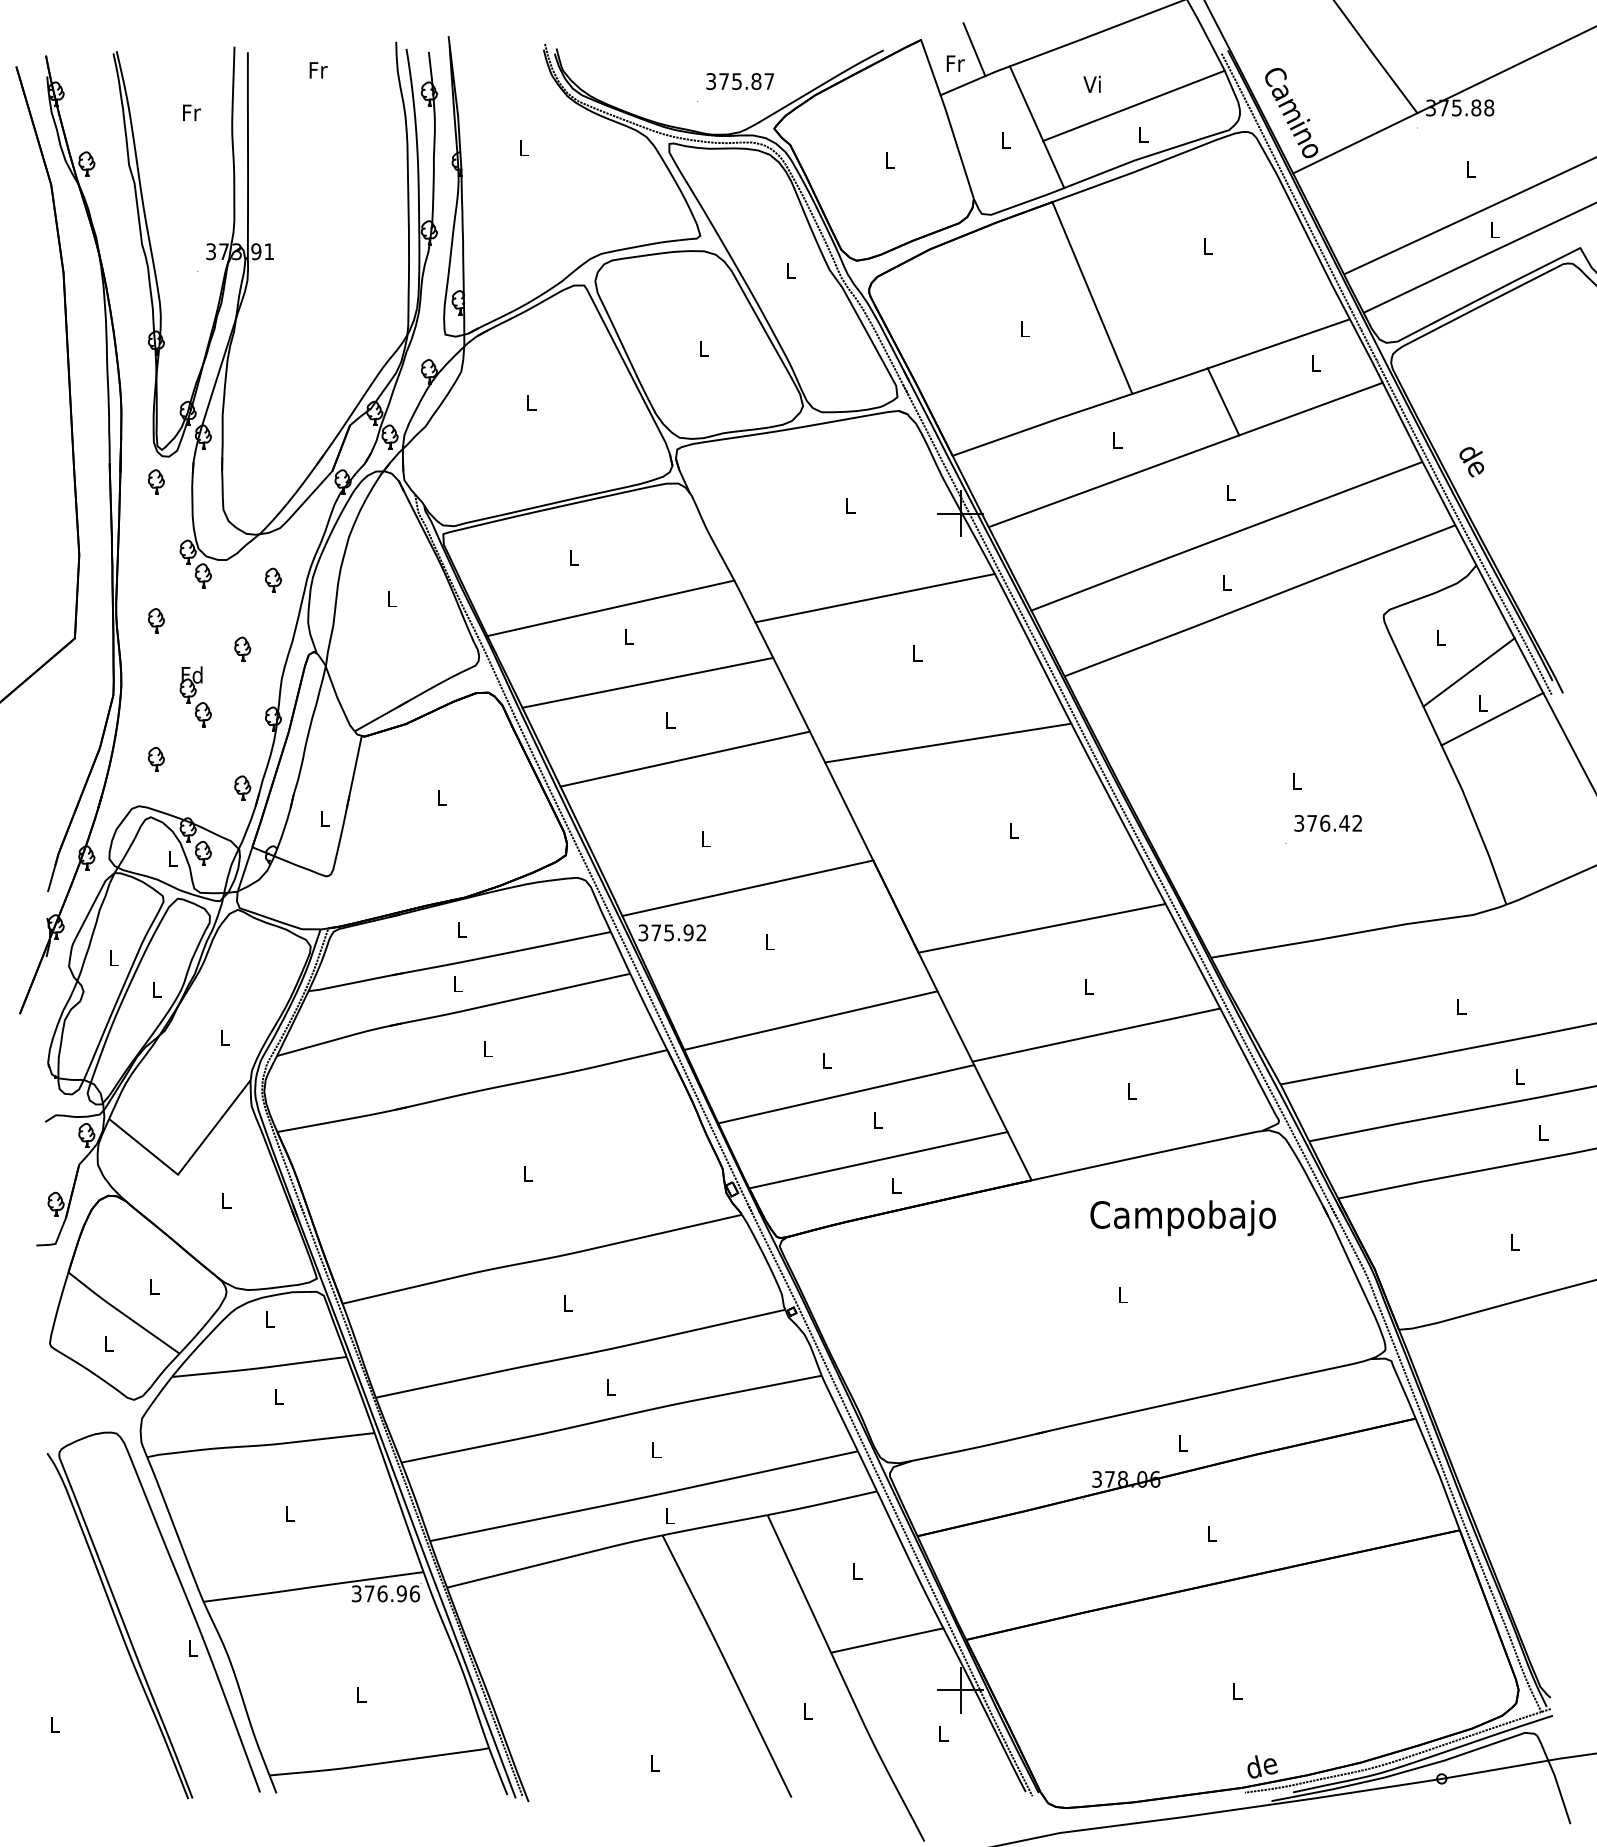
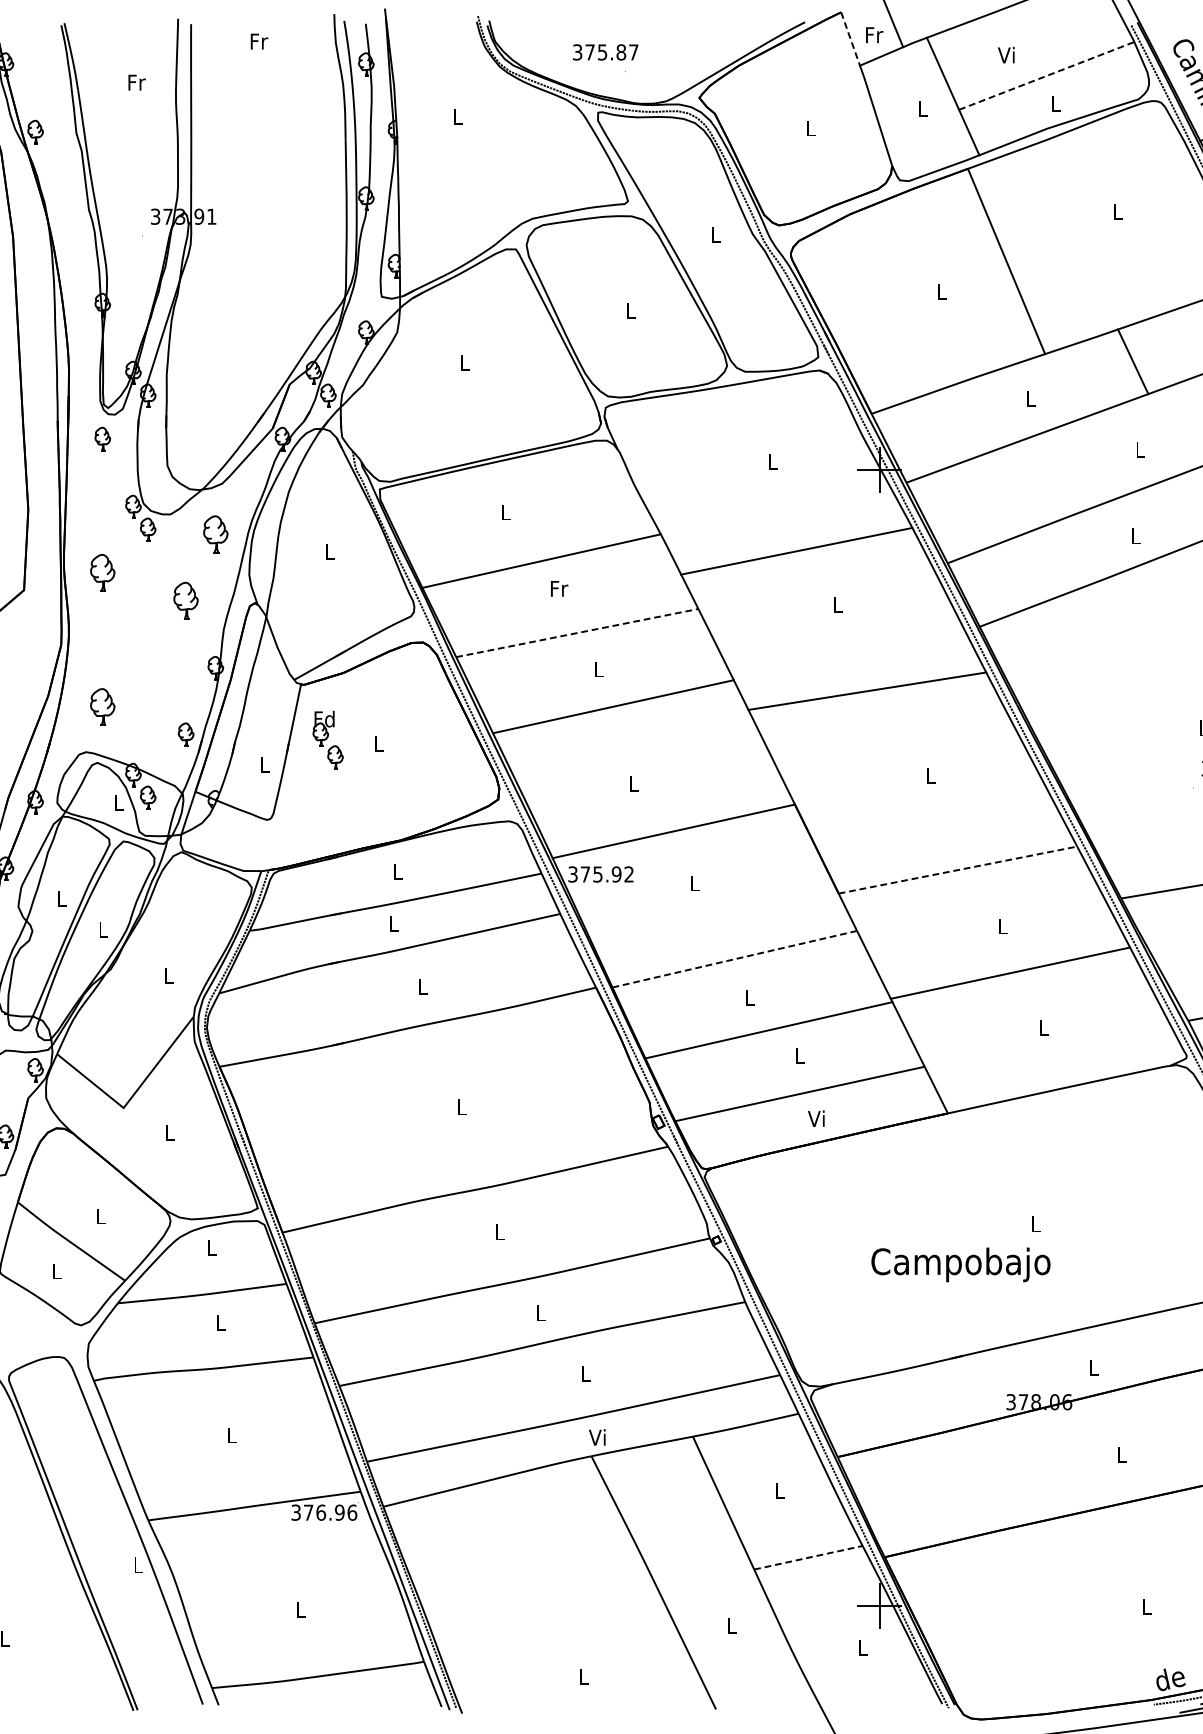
line: (931, 68) -> (851, 39), solid -> dashed
text: (739, 81) -> (604, 52), moved
line: (1134, 105) -> (1047, 75), solid -> dashed
part: (273, 579) -> (215, 533), size x1.6
part: (156, 620) -> (102, 572), size x1.6
text: (629, 636) -> (559, 588), L -> Fr
part: (242, 648) -> (185, 599), size x1.6
line: (647, 682) -> (576, 632), solid -> dashed
part: (195, 696) -> (327, 739), moved
part: (156, 759) -> (102, 707), size x1.6
line: (1042, 928) -> (958, 870), solid -> dashed
line: (810, 1020) -> (734, 959), solid -> dashed
text: (894, 1185) -> (815, 1118), L -> Vi
text: (1182, 1218) -> (960, 1265), moved
text: (668, 1515) -> (597, 1437), L -> Vi
line: (887, 1640) -> (808, 1557), solid -> dashed

